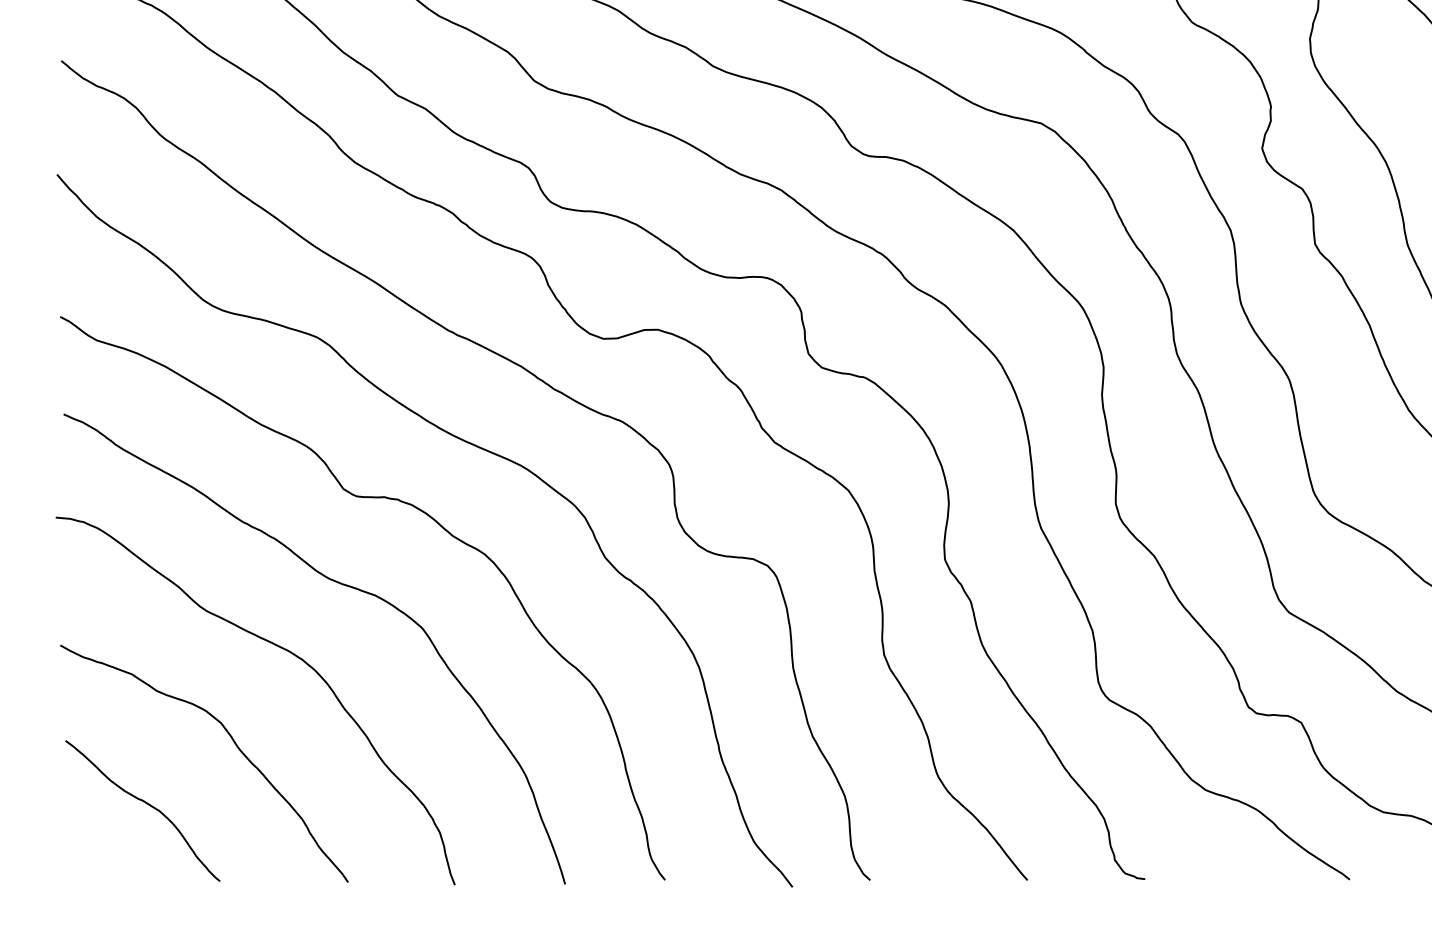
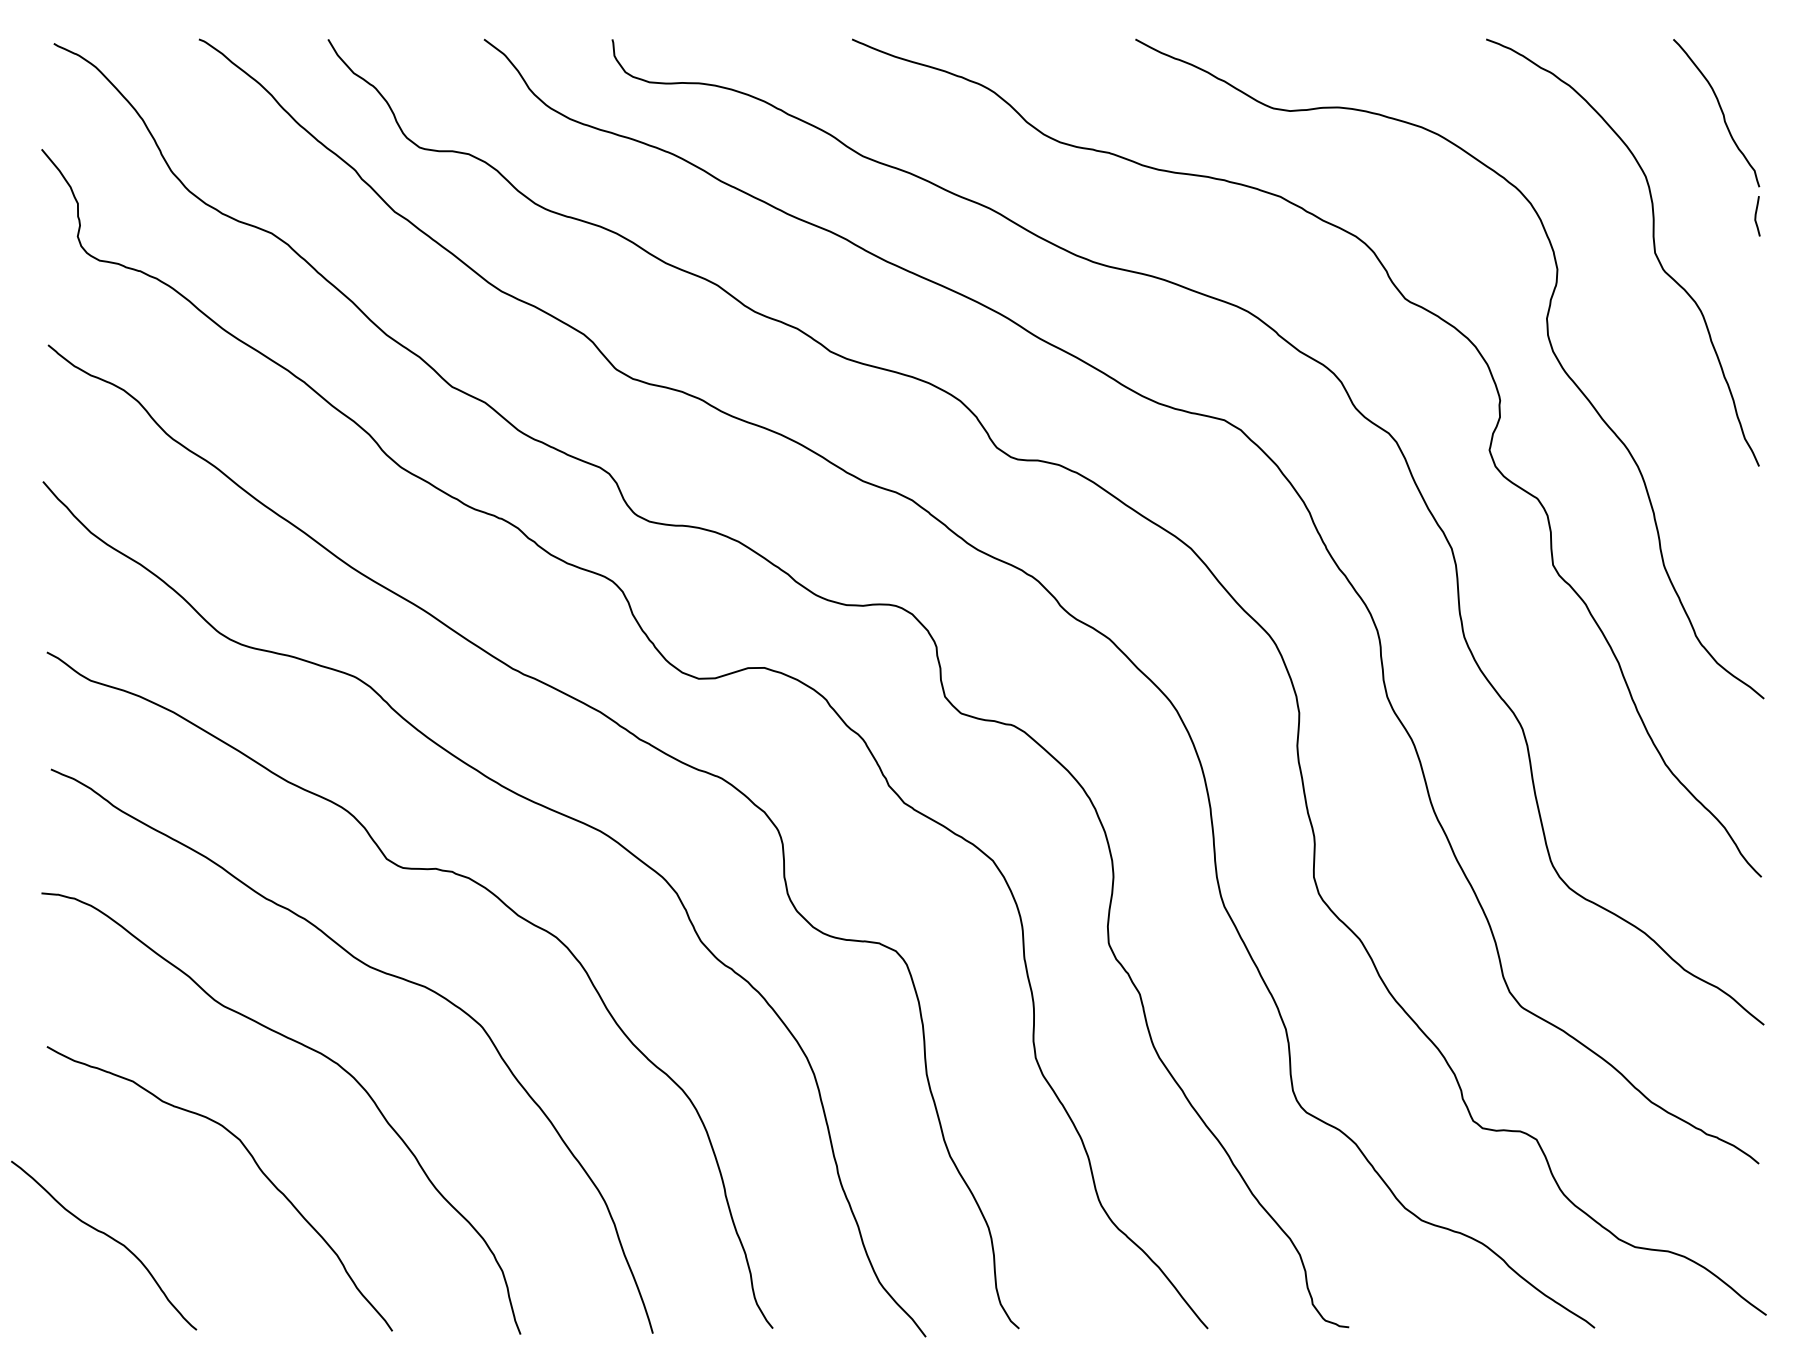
curve: (146, 804) -> (108, 1237), moved

